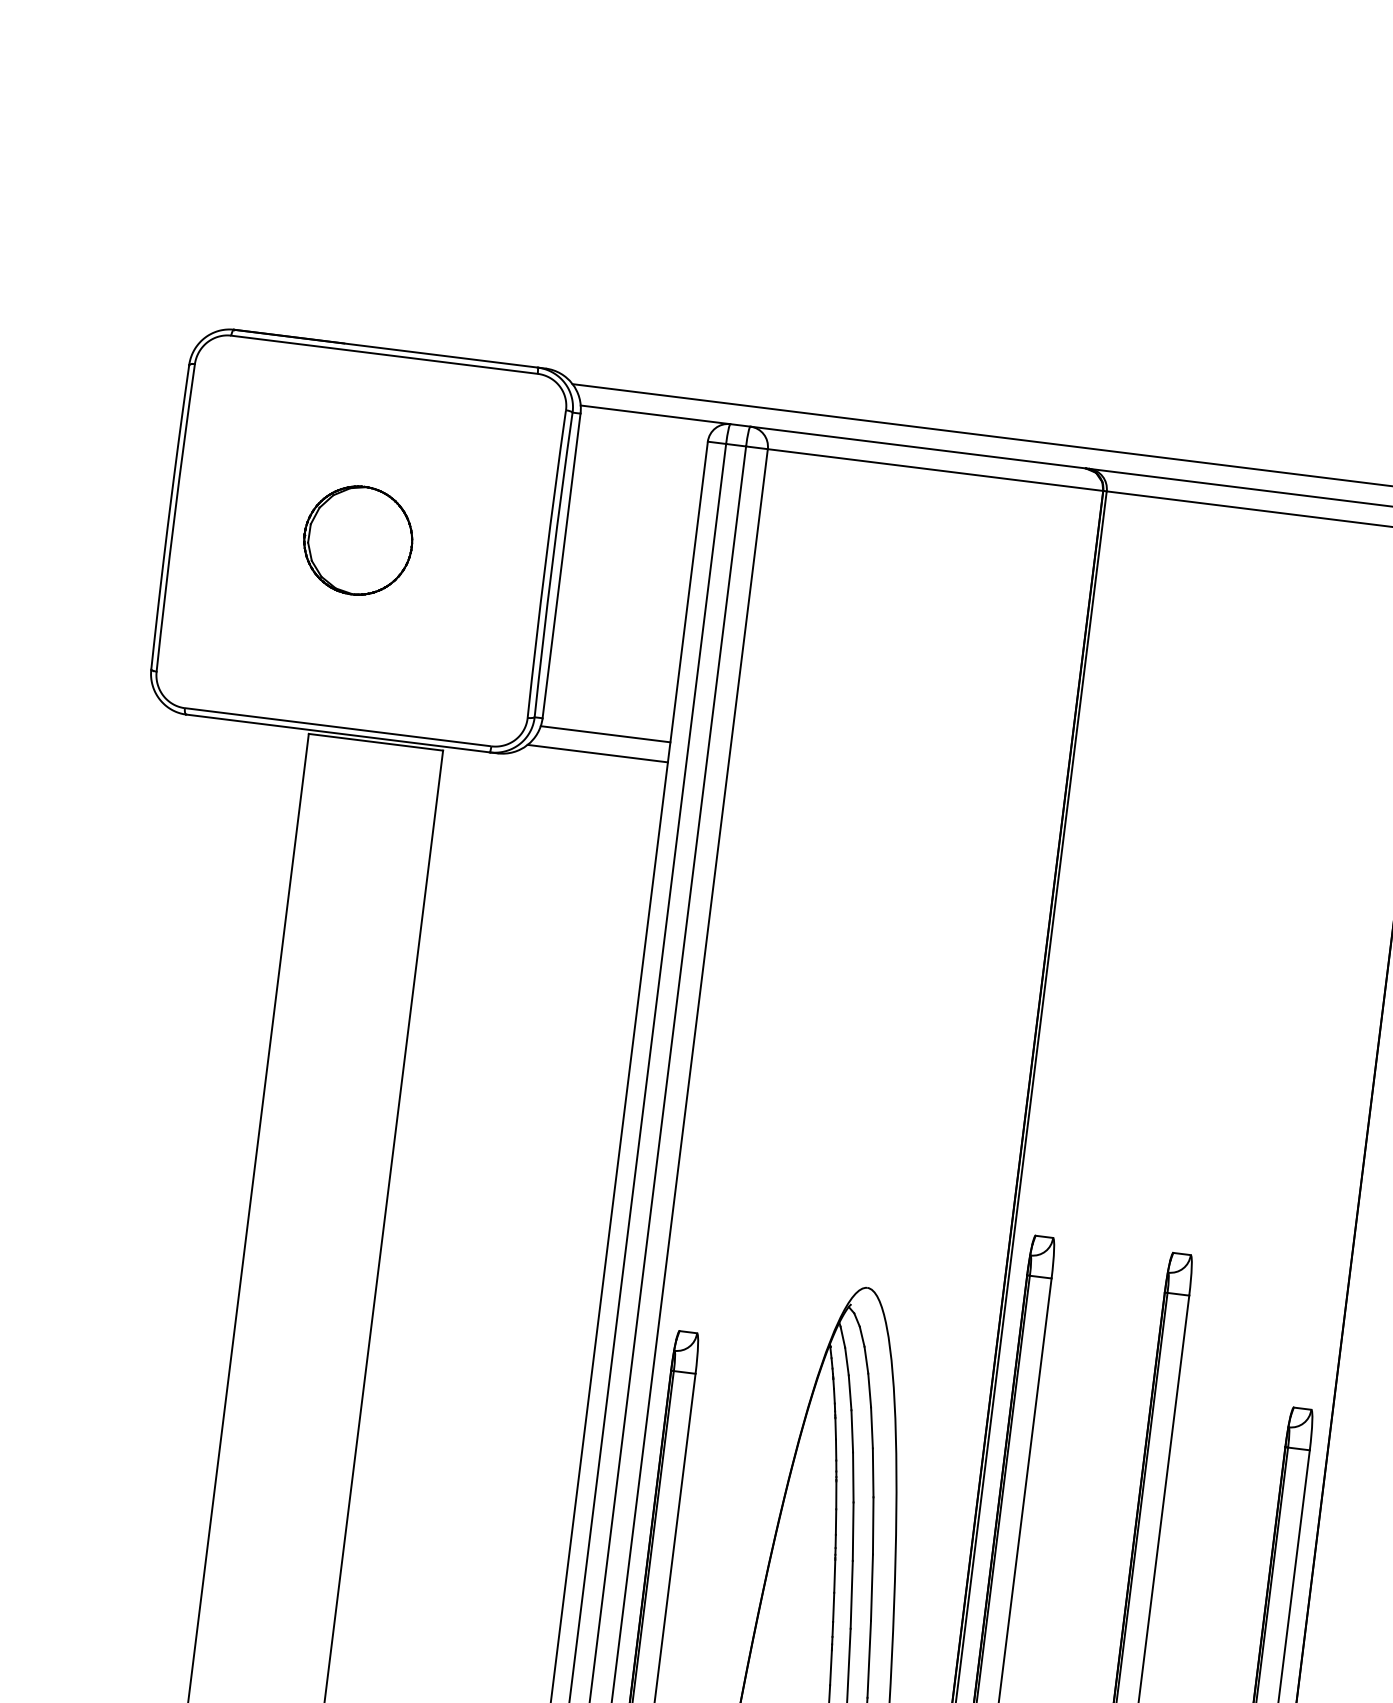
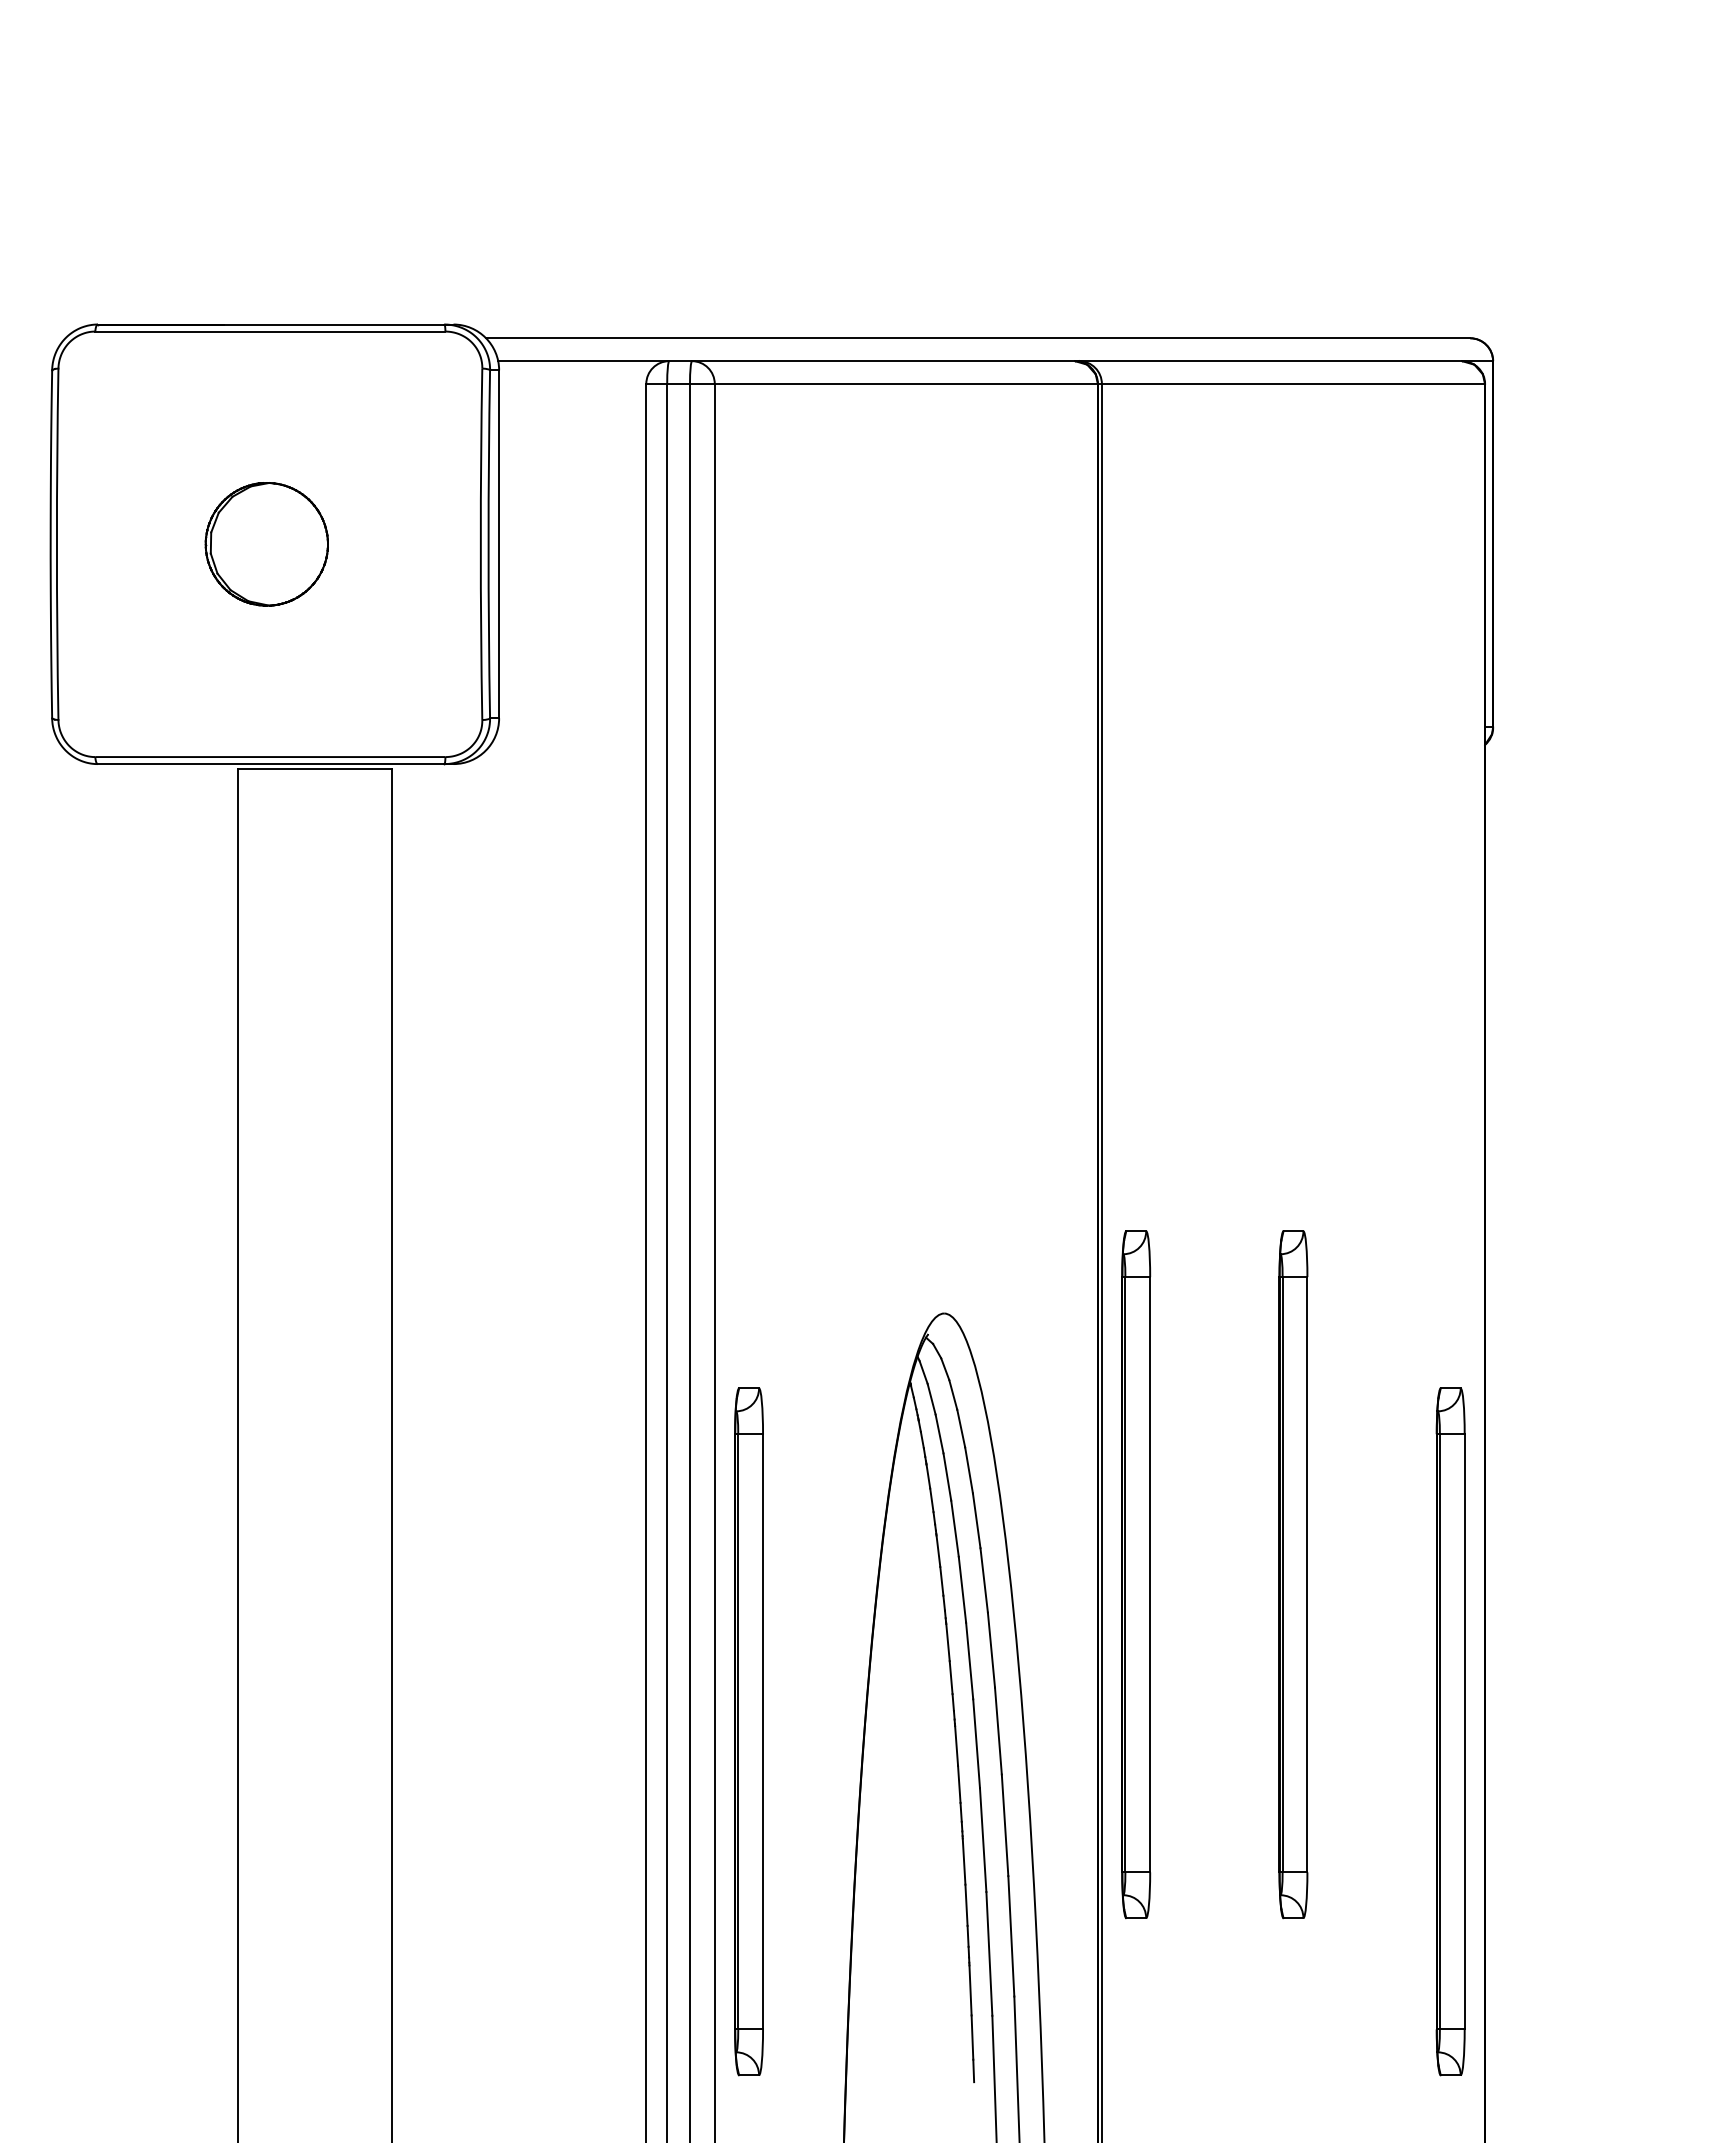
line: (605, 734) -> (572, 727), removed
line: (598, 753) -> (566, 750), removed

